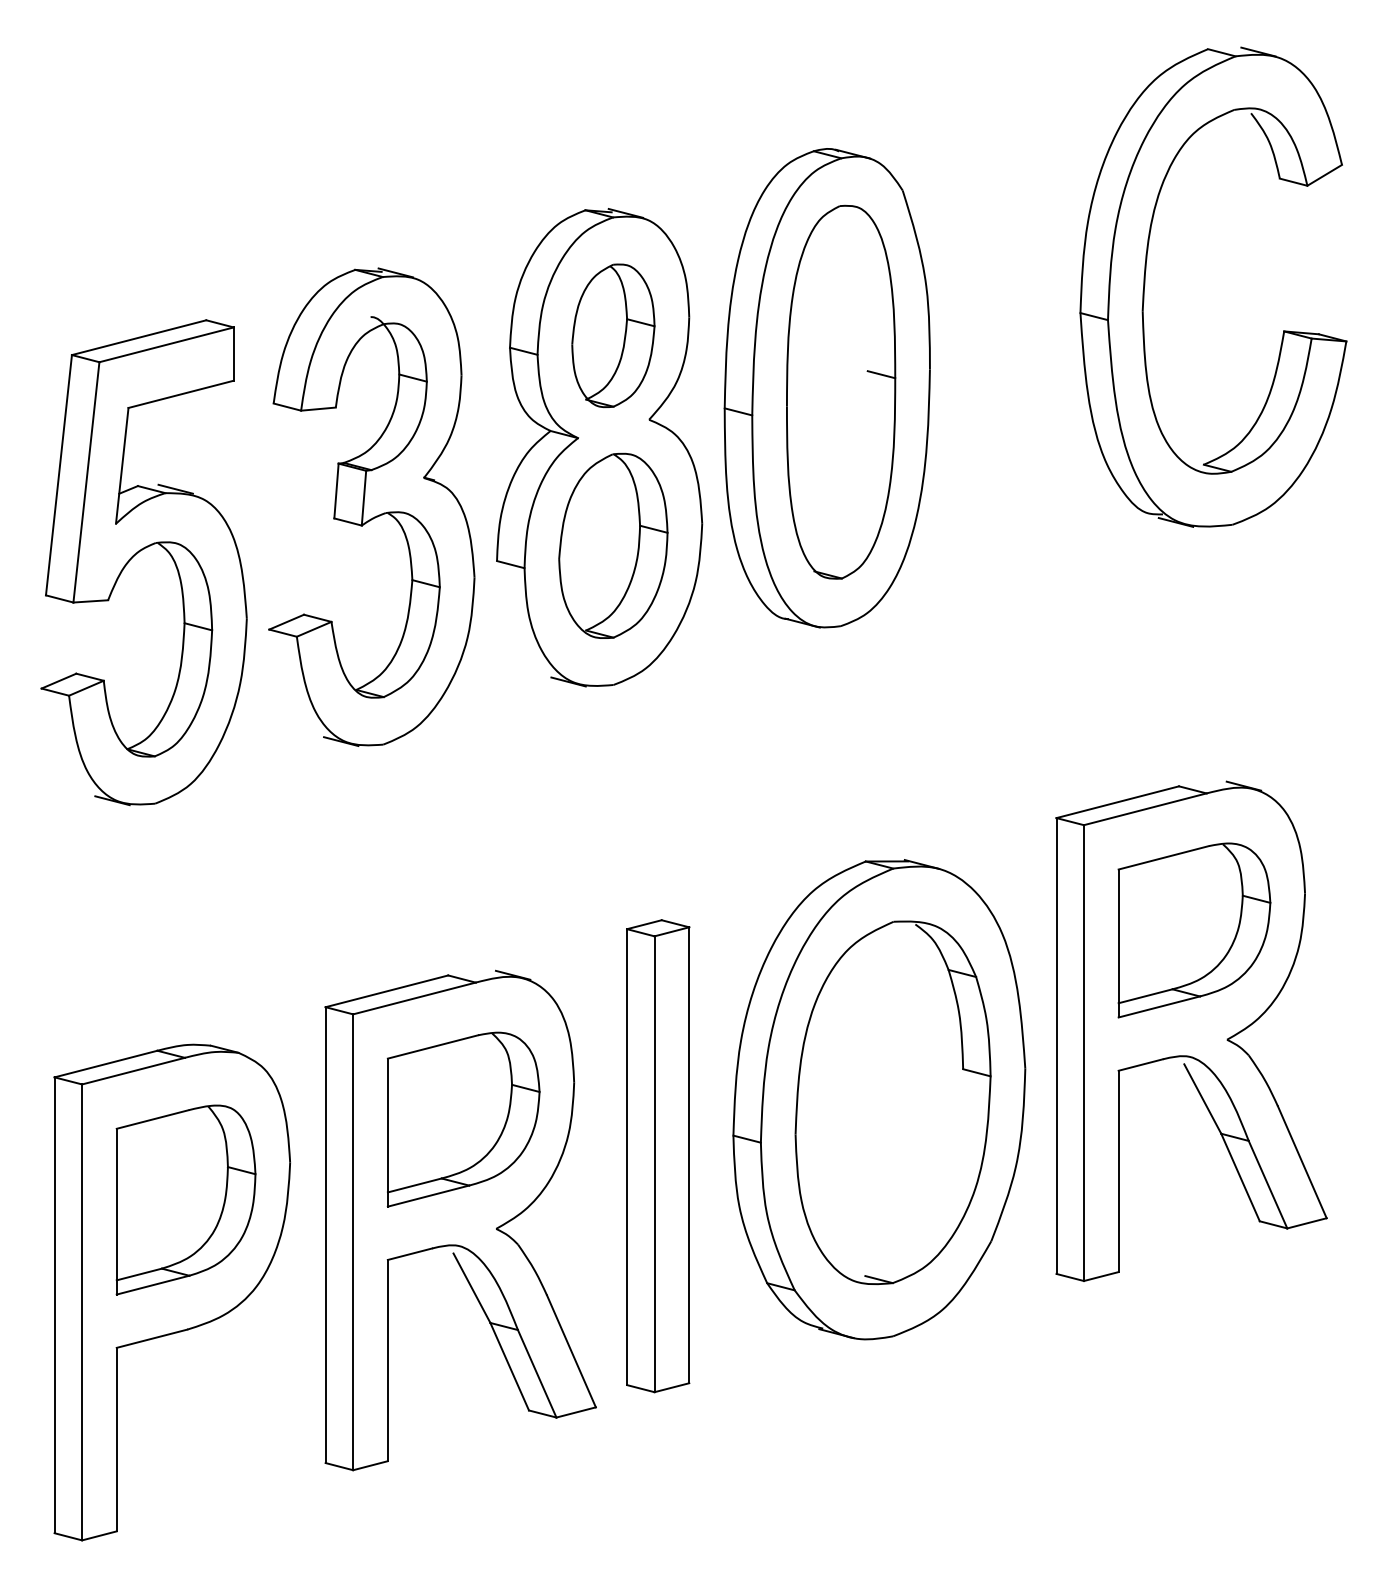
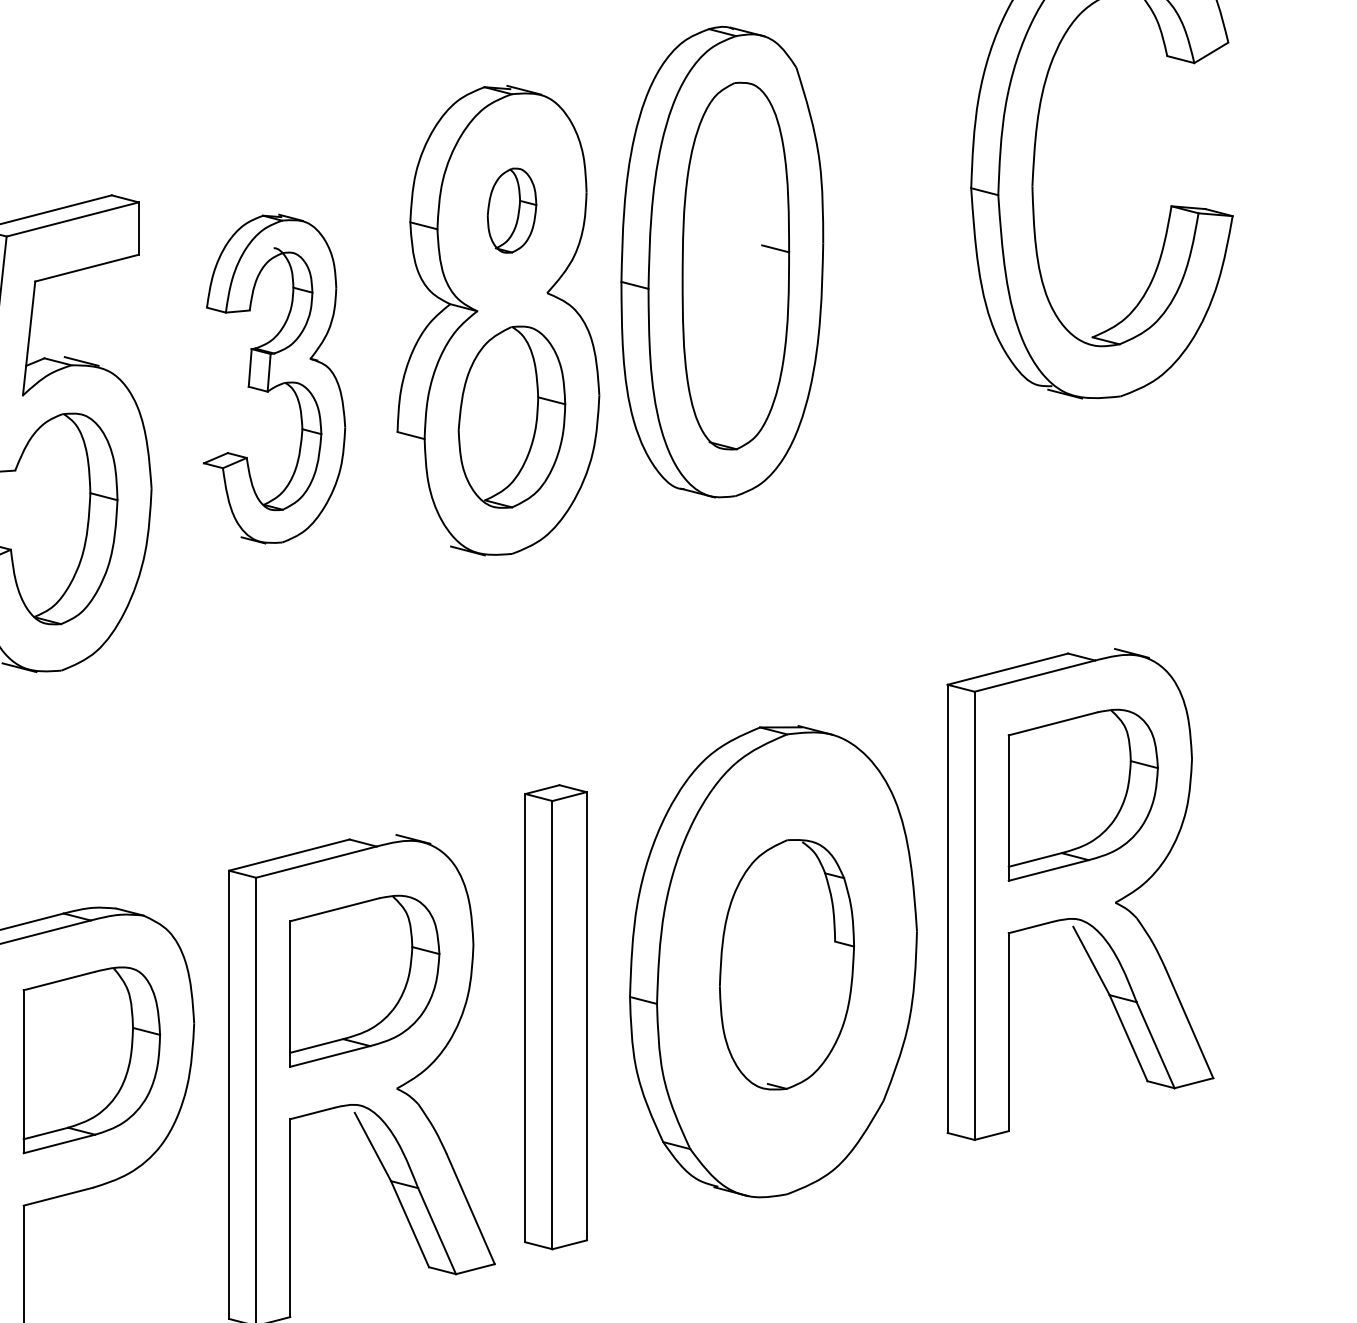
part: (613, 335) -> (512, 210), size x0.6
part: (371, 506) -> (274, 378), size x0.7
part: (892, 1102) -> (786, 964), size x0.7

